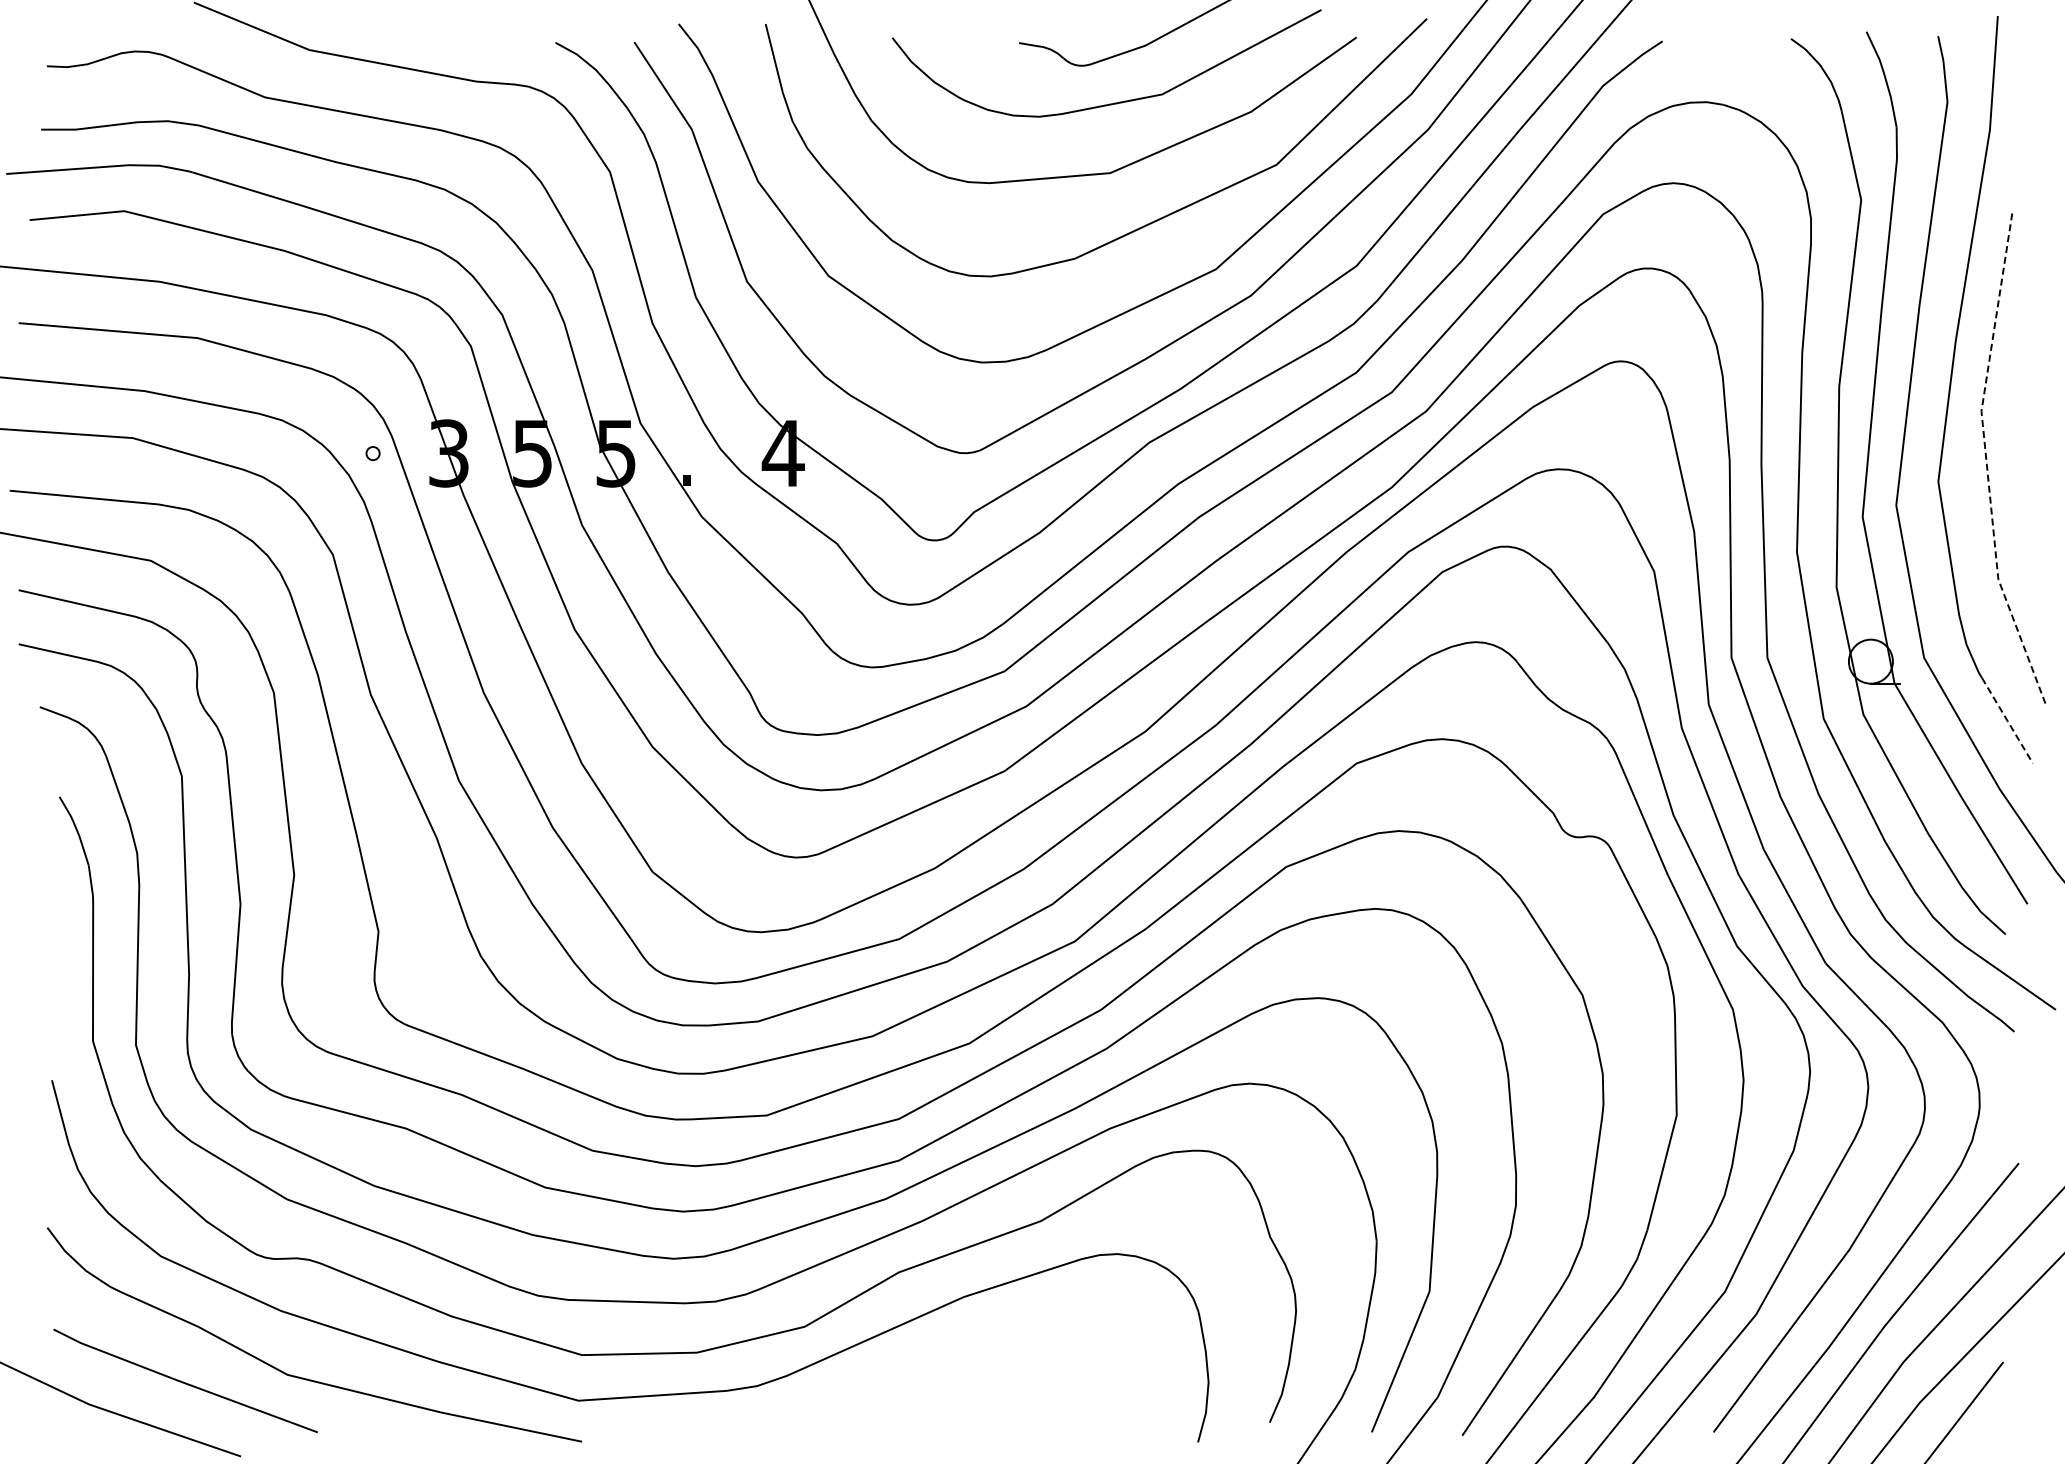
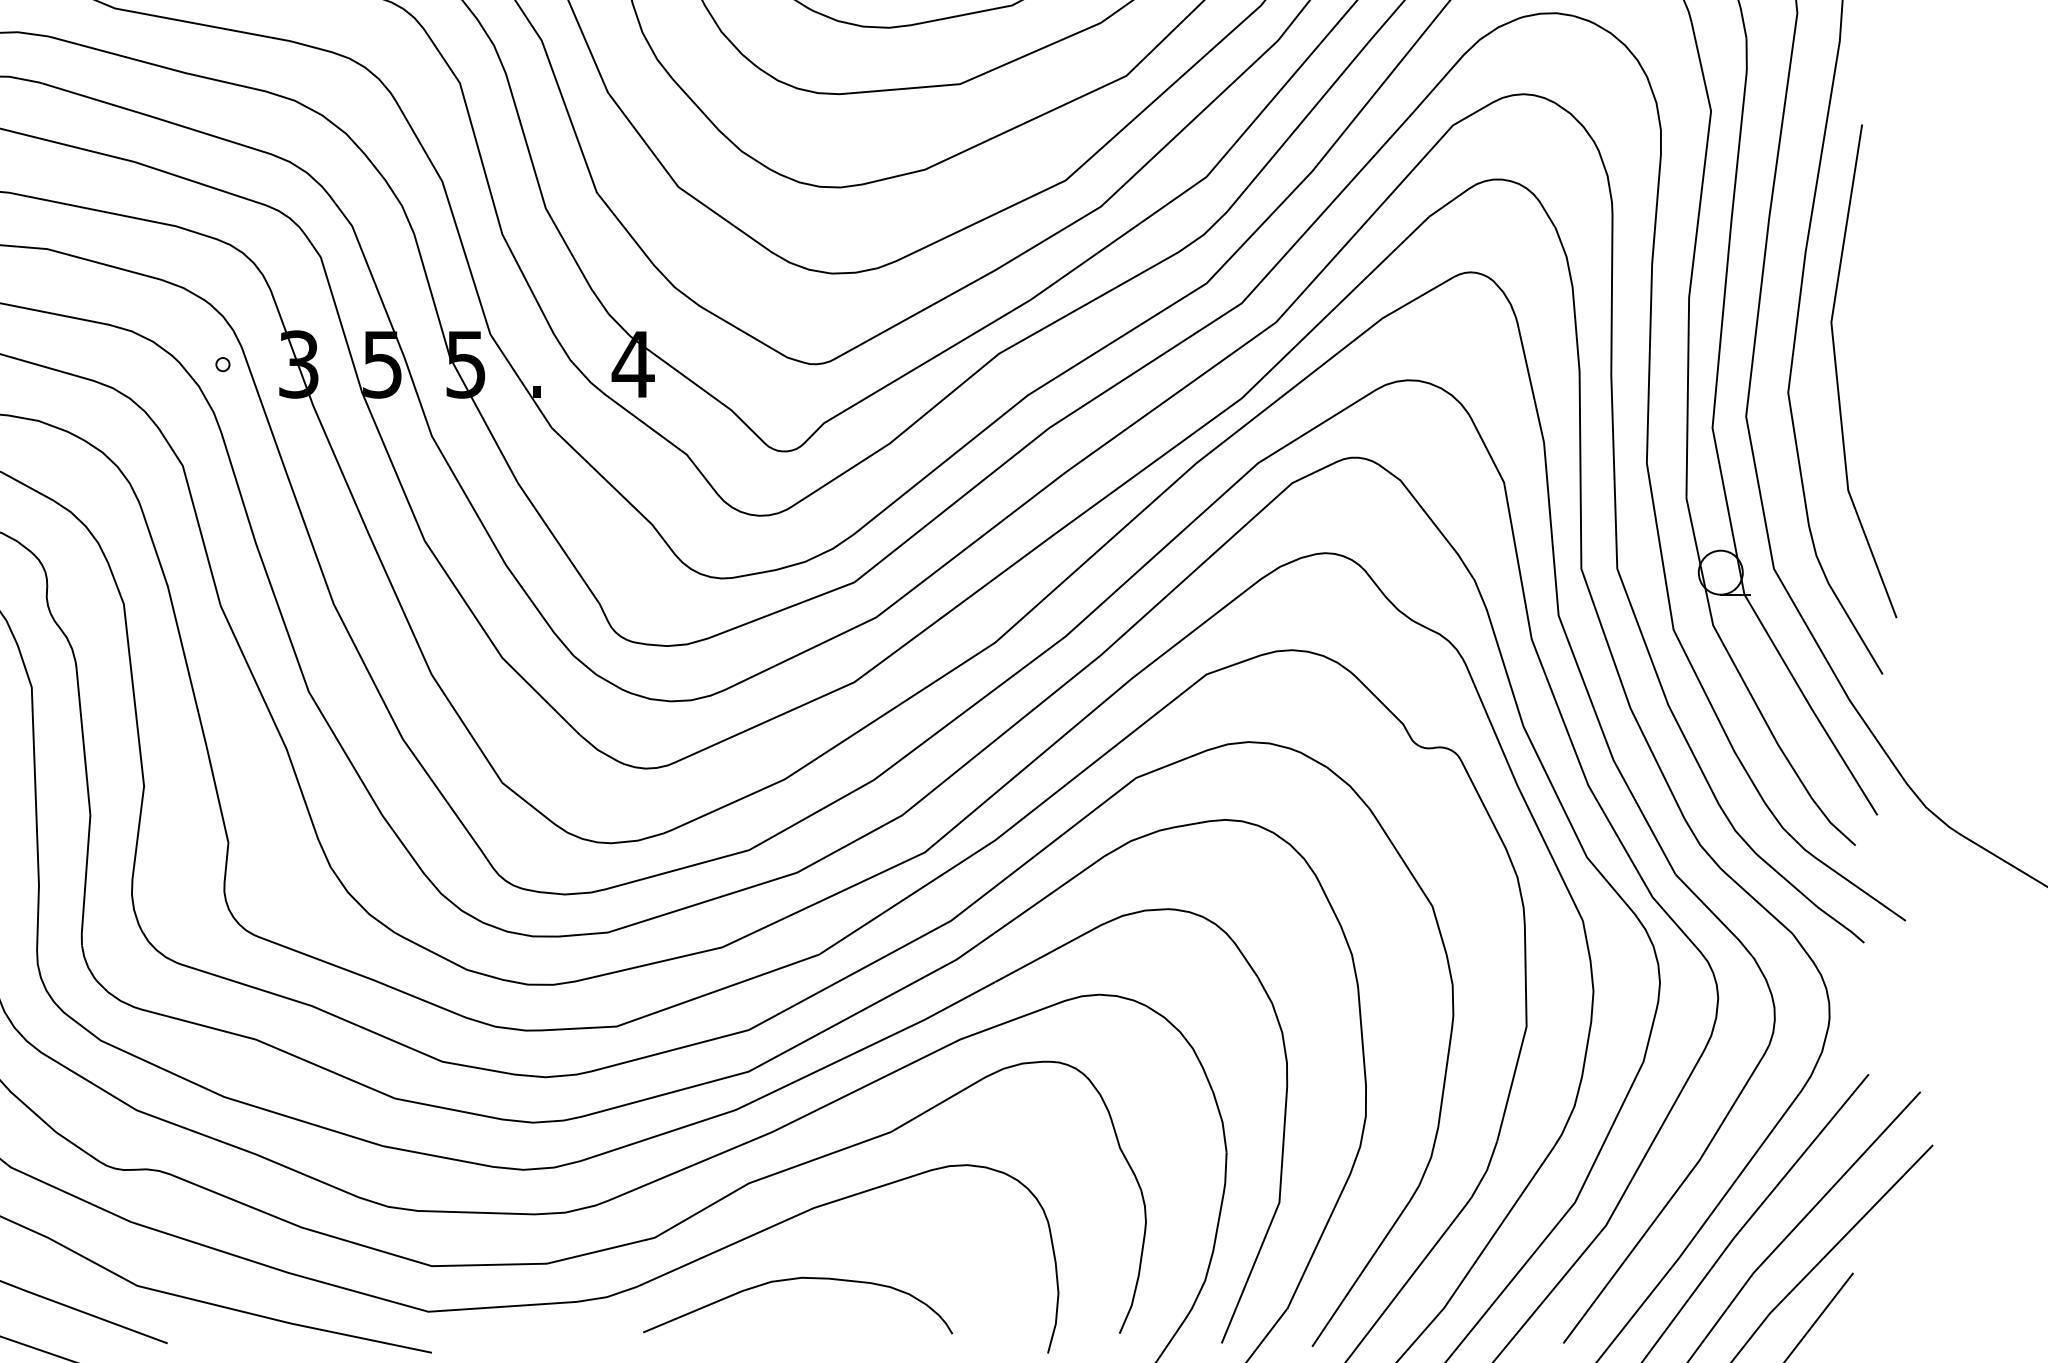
line: (1986, 464) -> (1836, 375), dashed -> solid
line: (2007, 720) -> (1857, 631), dashed -> solid
curve: (948, 1368) -> (798, 1279), added

